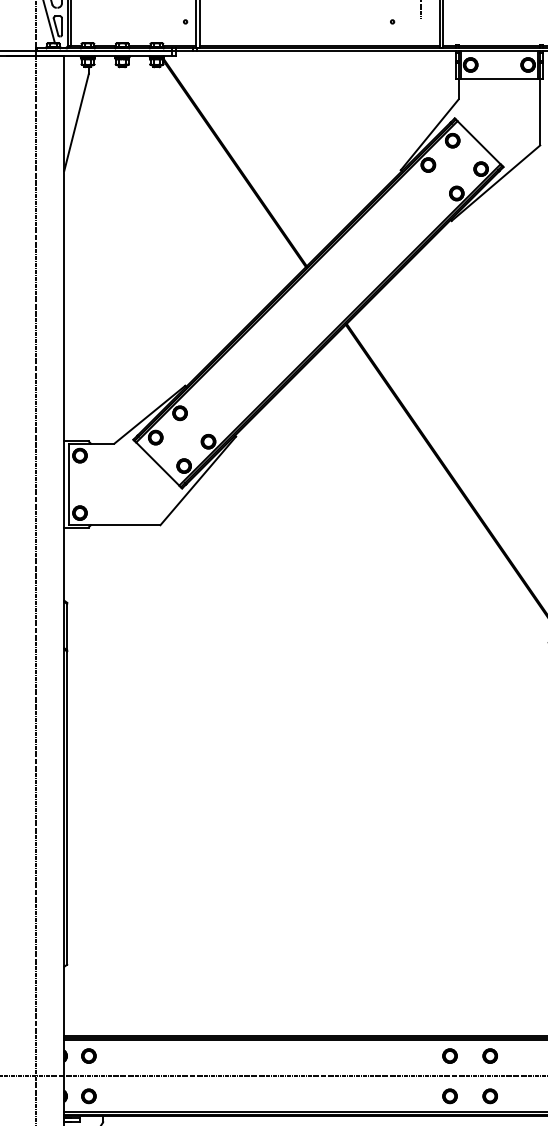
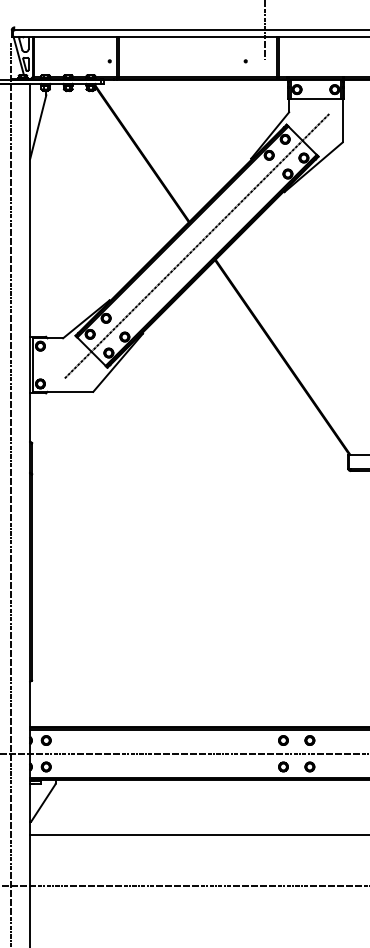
line: (317, 303) -> (196, 246), added

